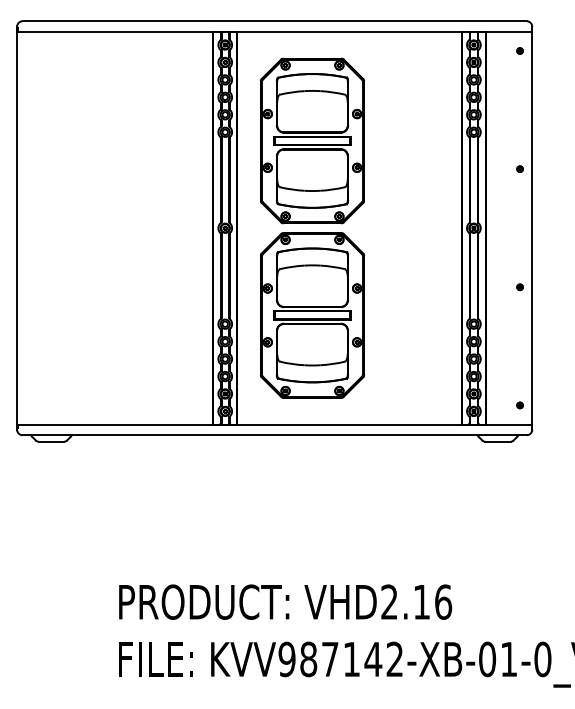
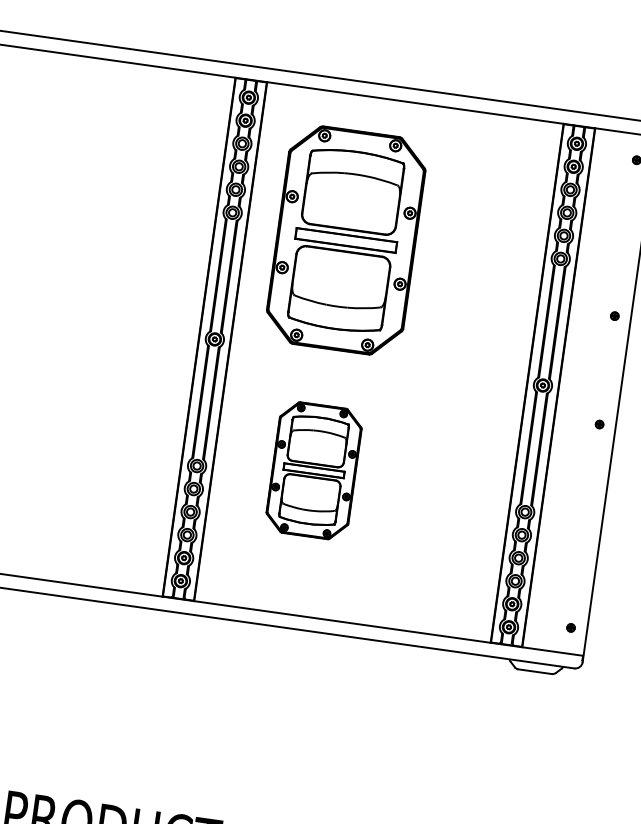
part: (519, 287) -> (598, 424), moved
part: (312, 315) -> (313, 470), size x0.6

